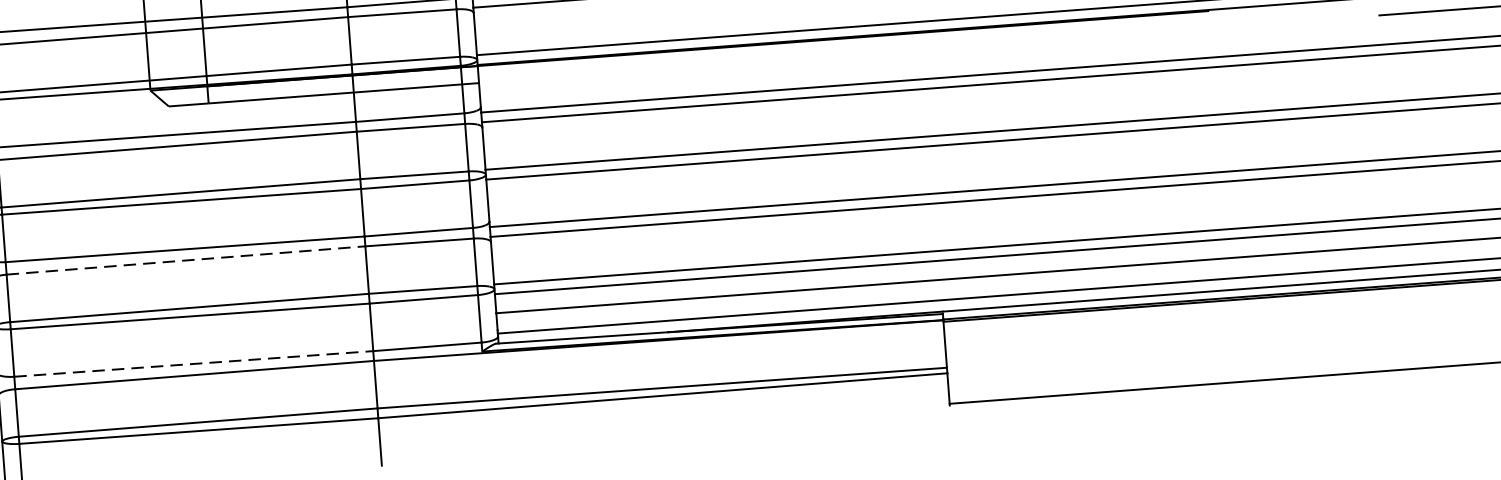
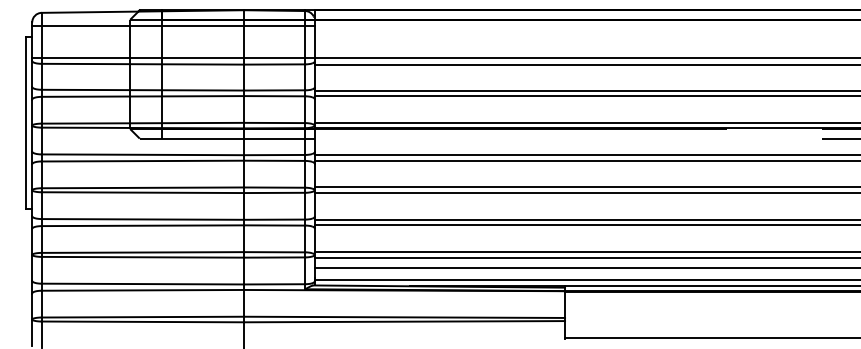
line: (187, 260) -> (143, 225), dashed -> solid
line: (194, 364) -> (143, 284), dashed -> solid

